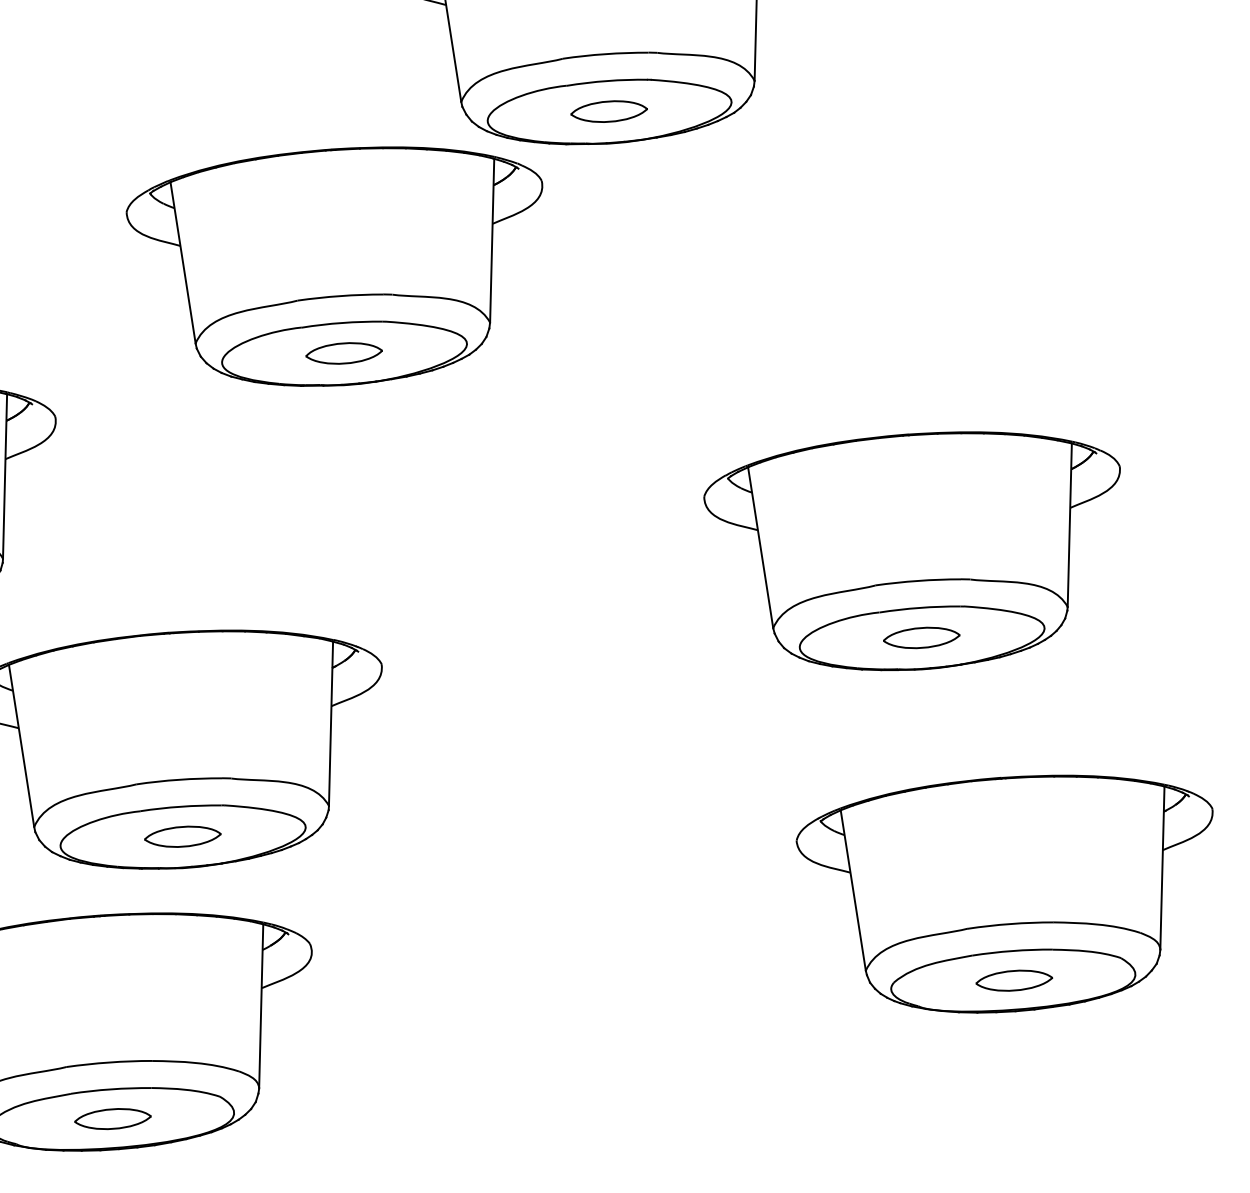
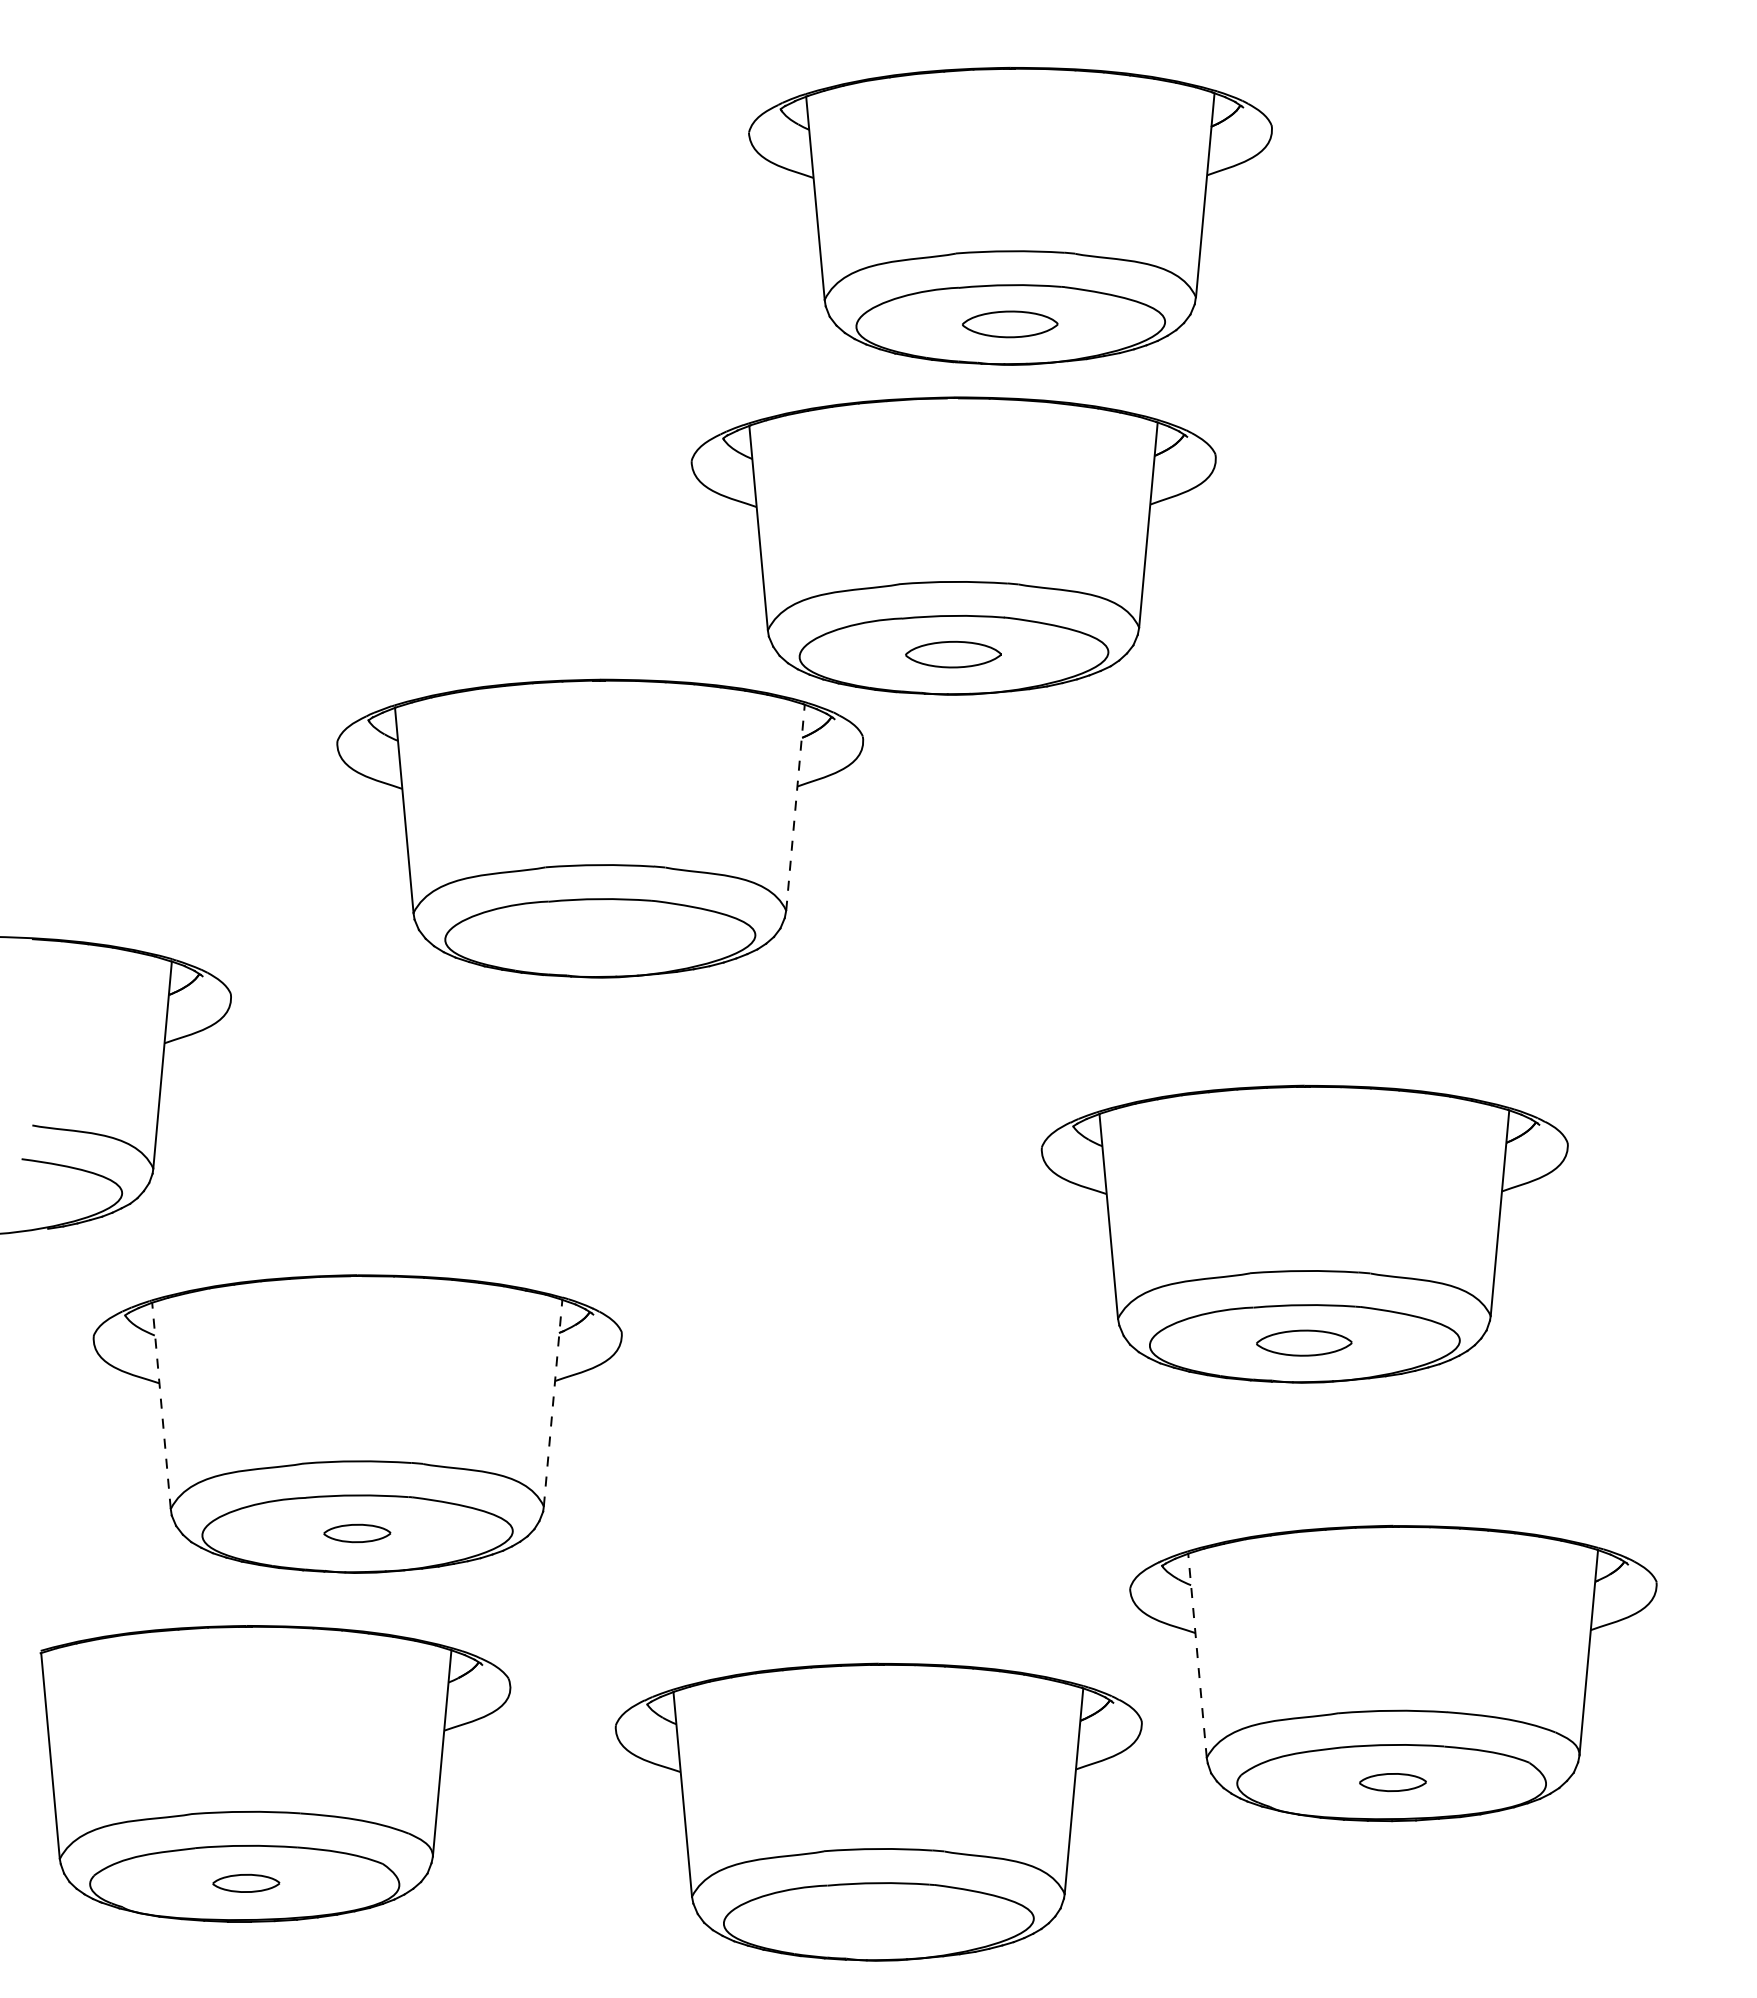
line: (492, 240) -> (795, 807), solid -> dashed
part: (343, 353) -> (599, 937), removed
line: (331, 724) -> (553, 1403), solid -> dashed
line: (21, 745) -> (161, 1405), solid -> dashed
part: (183, 836) -> (357, 1533), size x0.7
line: (853, 891) -> (1197, 1656), solid -> dashed
part: (1013, 980) -> (1392, 1782), size x0.7
part: (609, 1029) -> (878, 1811), added
part: (113, 1119) -> (246, 1883), size x0.7

